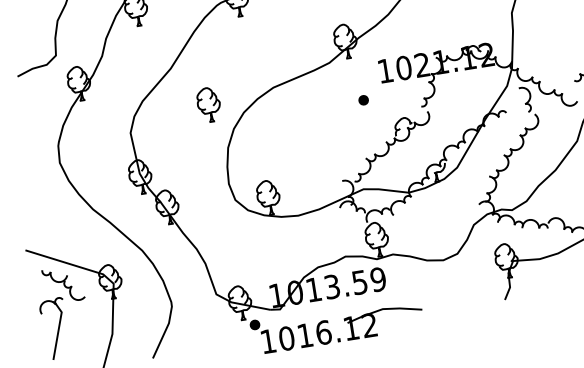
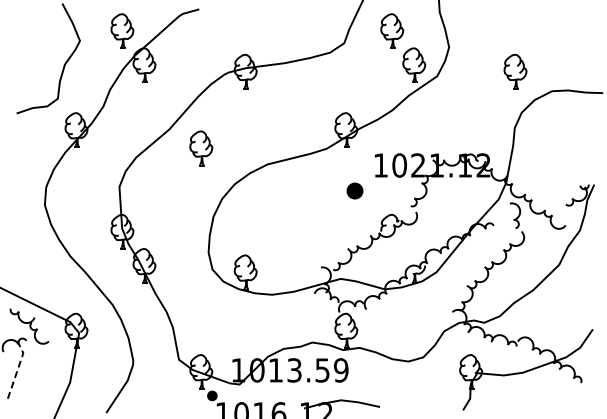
part: (363, 99) -> (354, 190), size x1.6
part: (209, 104) -> (201, 148), moved
line: (59, 328) -> (18, 368), solid -> dashed

